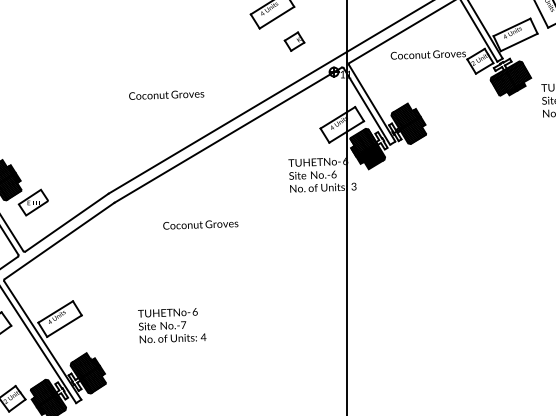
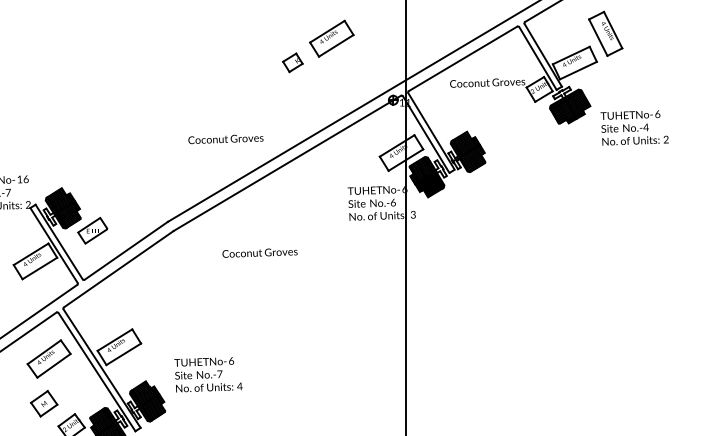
part: (294, 41) -> (292, 62), moved
text: (166, 95) -> (225, 139), moved
text: (172, 325) -> (208, 374), moved

